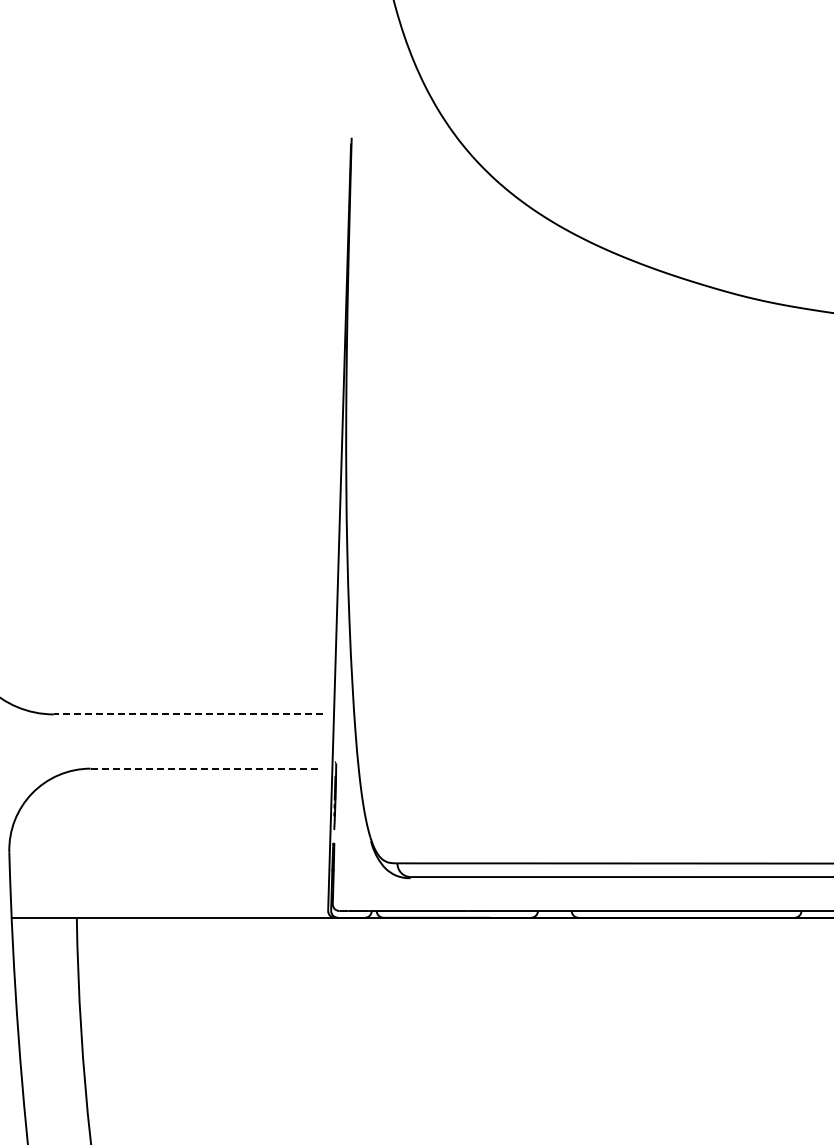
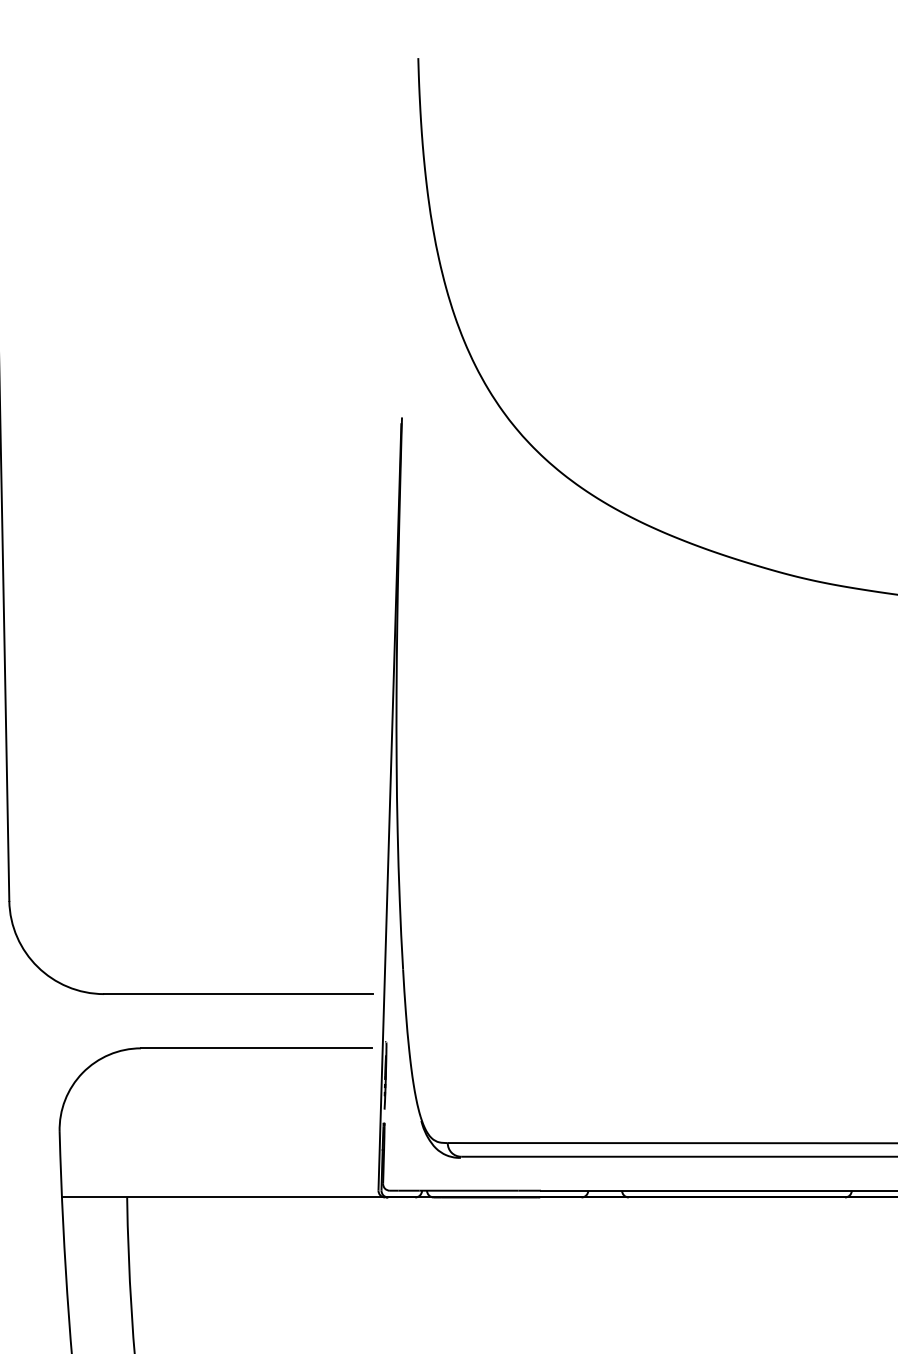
line: (187, 714) -> (237, 994), dashed -> solid
line: (206, 768) -> (256, 1048), dashed -> solid

